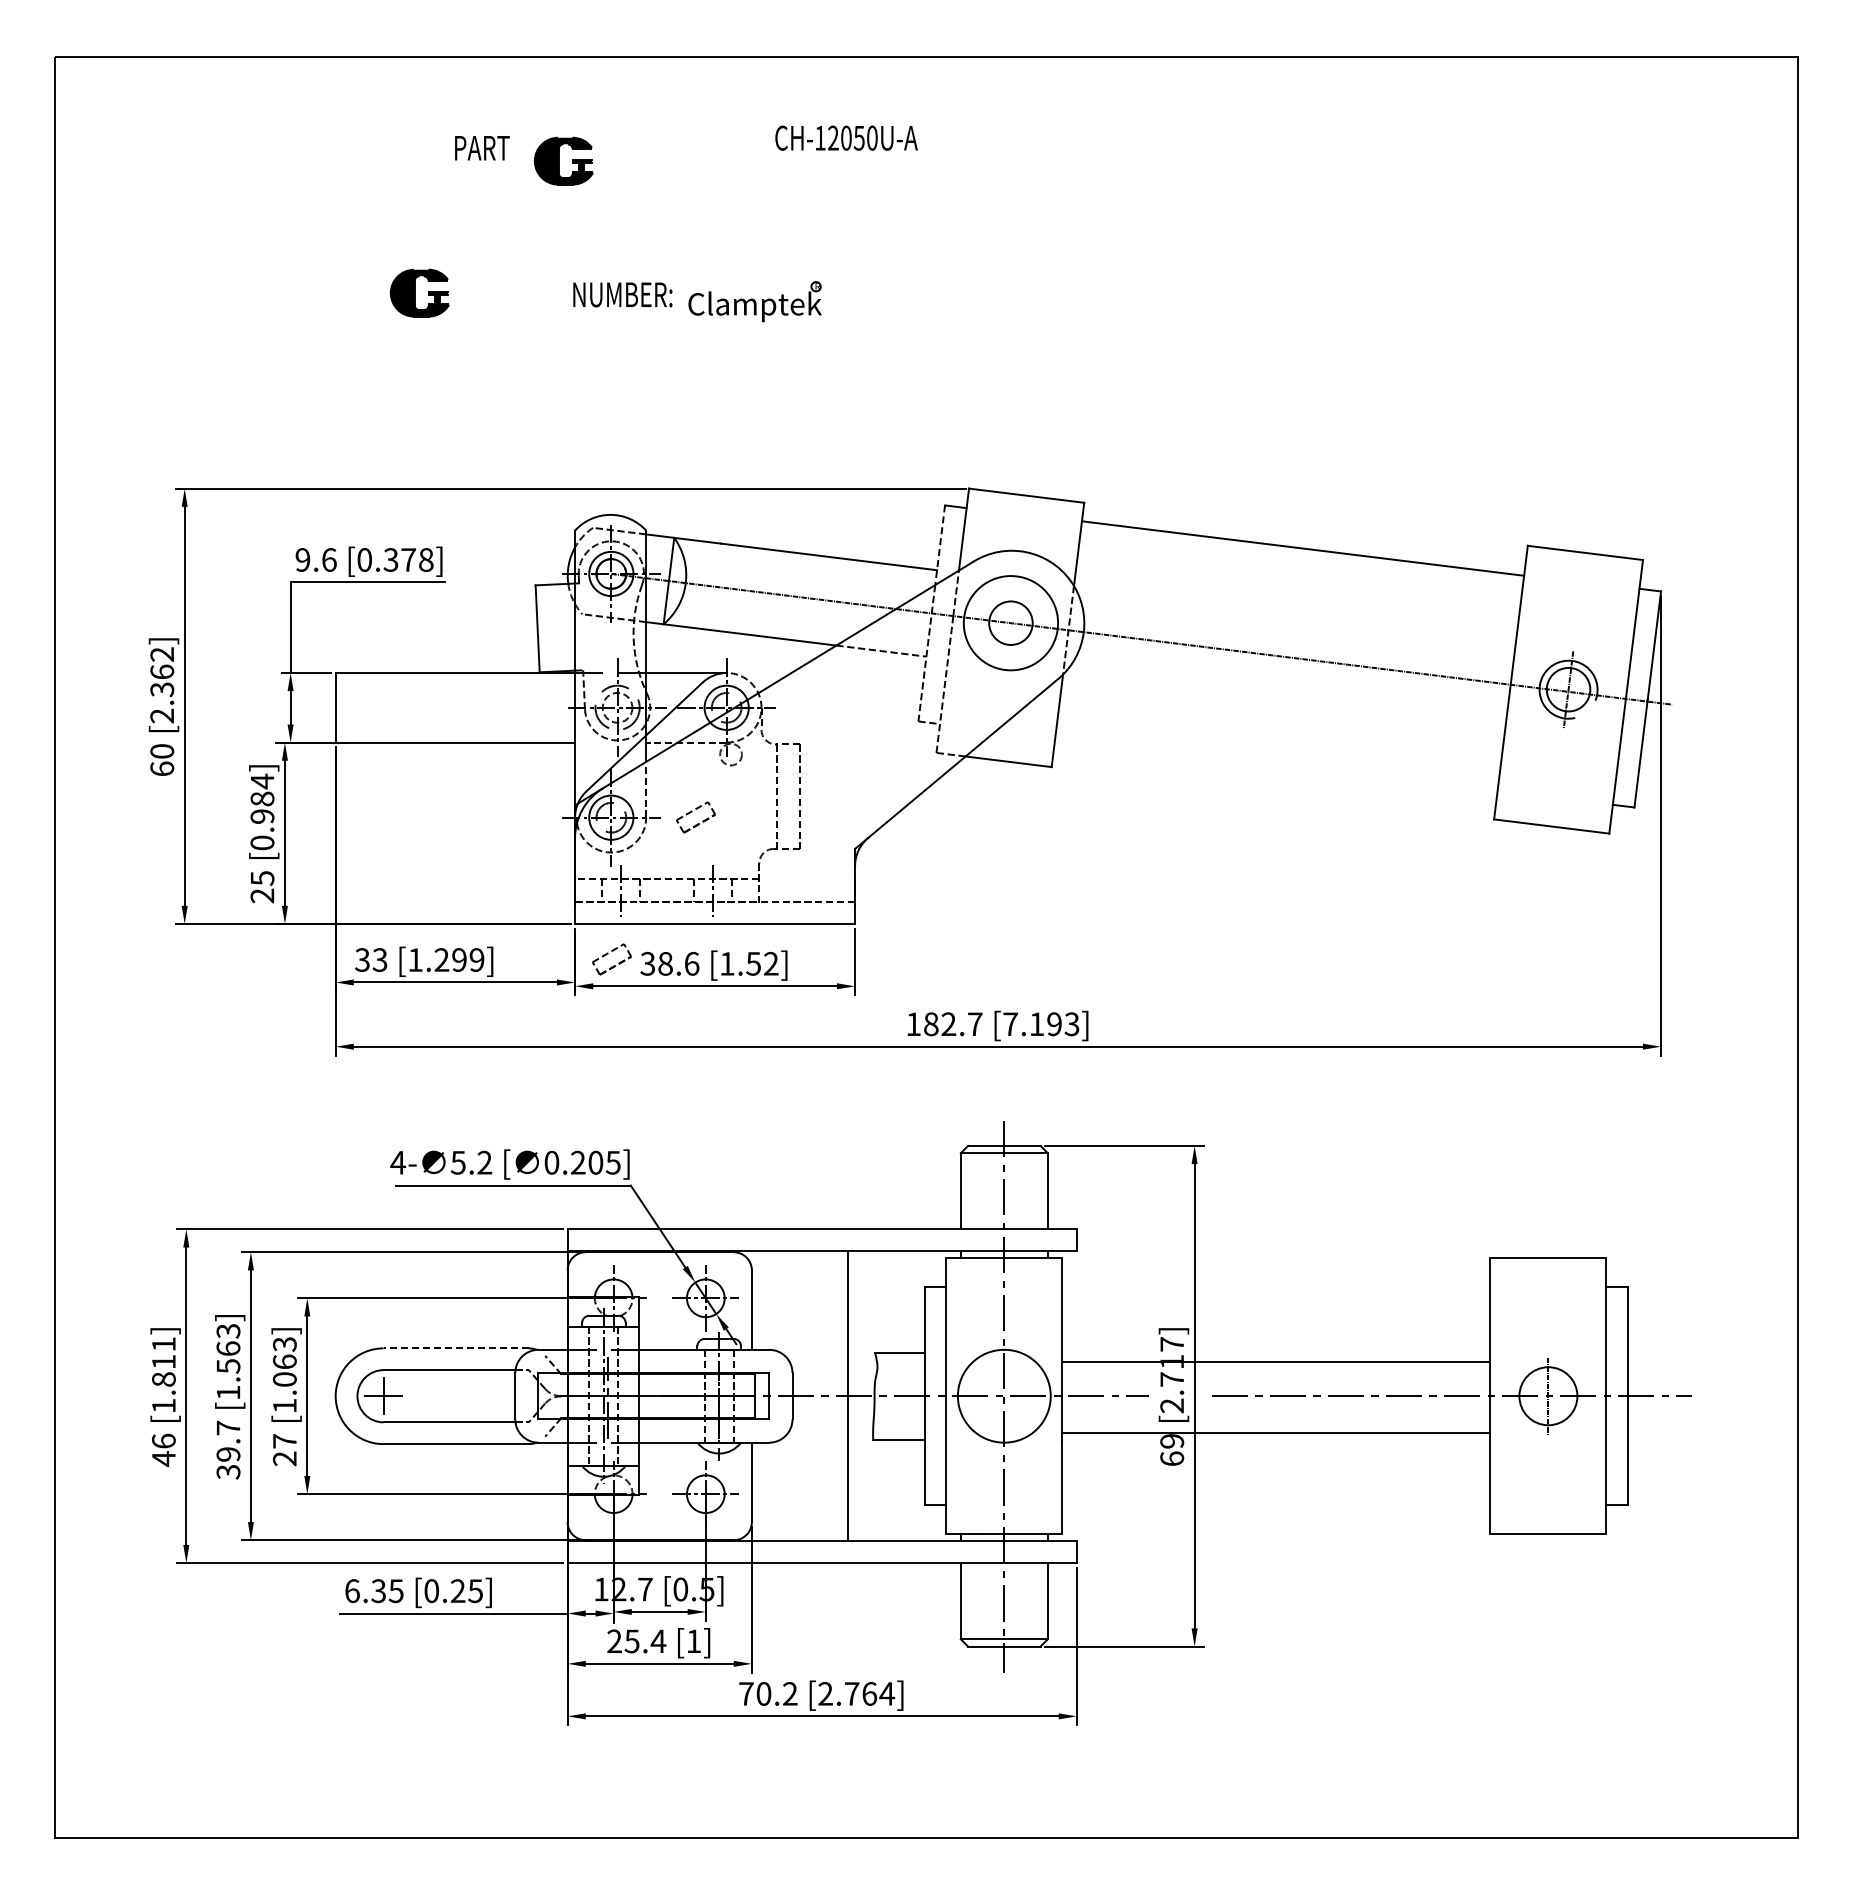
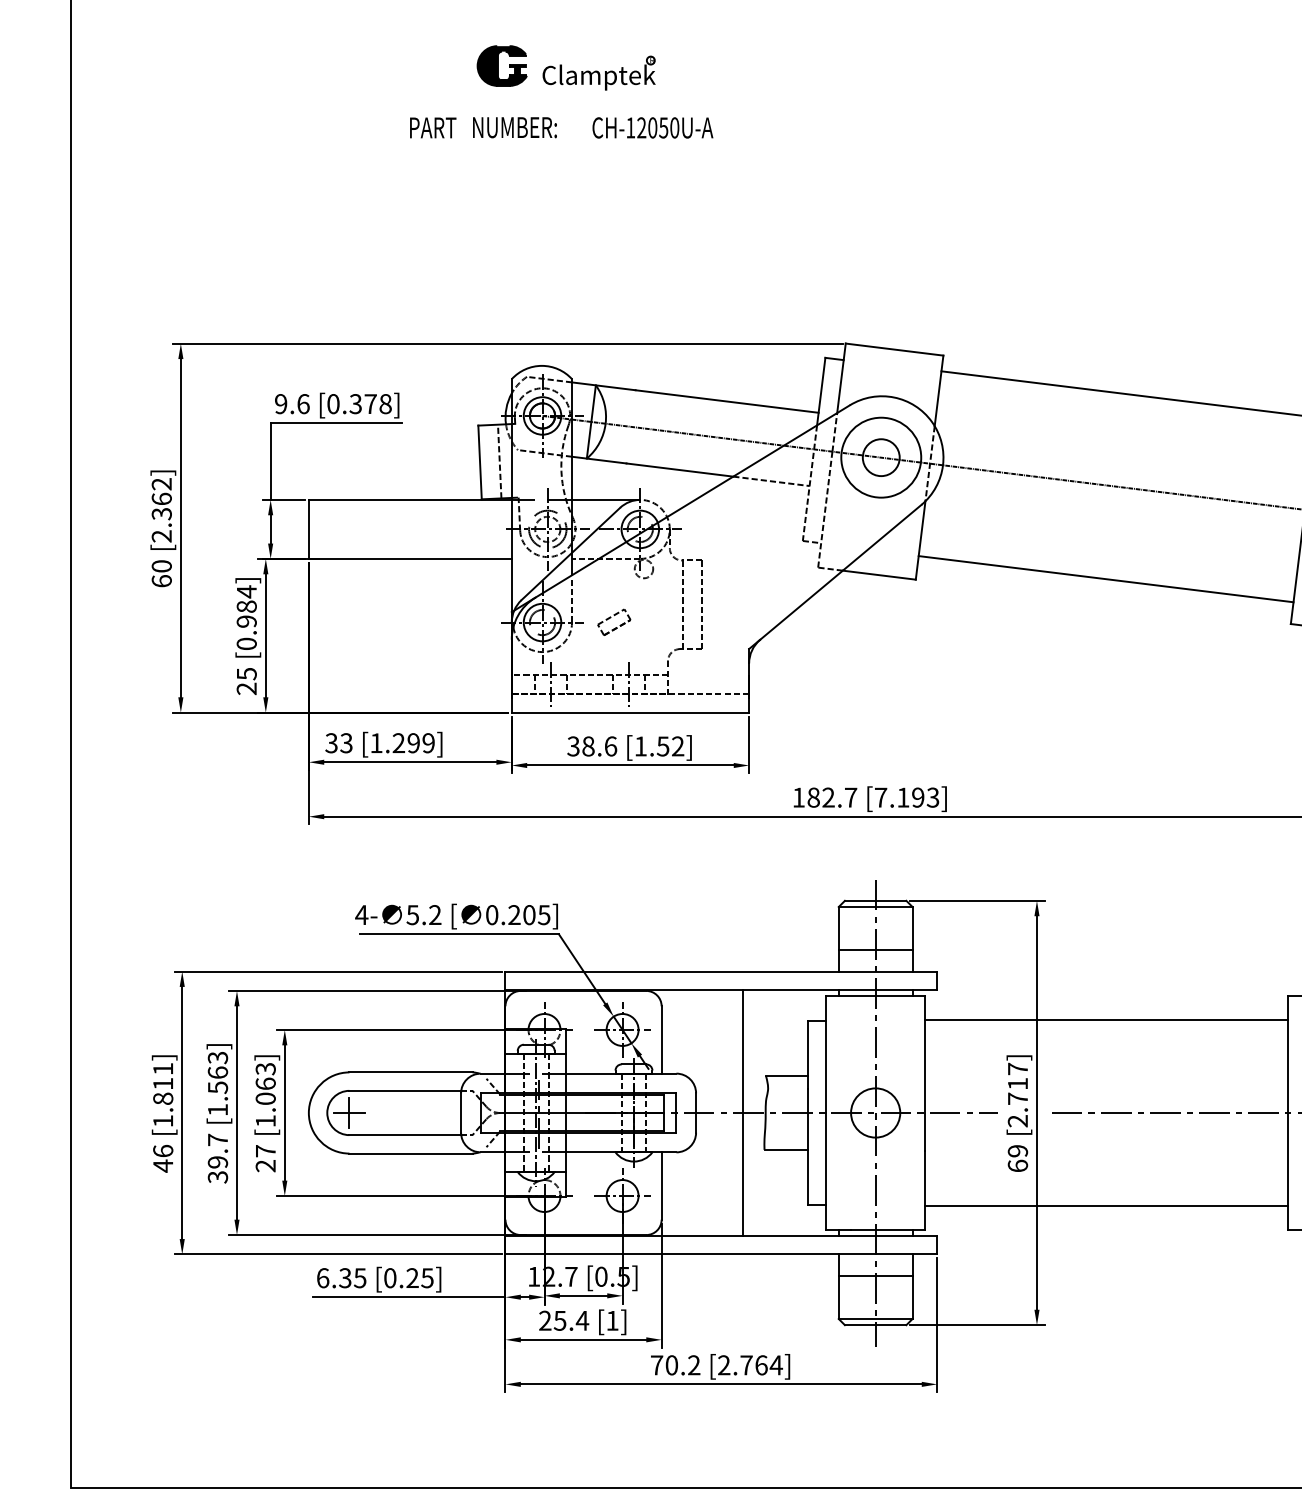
text: (846, 137) -> (652, 127), moved
text: (482, 148) -> (433, 128), moved
part: (419, 292) -> (379, 177), removed
text: (622, 294) -> (514, 127), moved
part: (754, 301) -> (598, 73), moved
line: (940, 545) -> (821, 391), dashed -> solid
line: (560, 627) -> (499, 461), added
line: (1276, 766) -> (1106, 579), added
part: (611, 959) -> (542, 742), removed
line: (1003, 1204) -> (874, 950), added
line: (456, 1348) -> (411, 1072), dashed -> solid
line: (1276, 1362) -> (1106, 1019), moved
circle: (1004, 1396) -> (875, 1113), size x0.62
line: (1276, 1433) -> (1106, 1206), moved
line: (1003, 1588) -> (874, 1275), added

